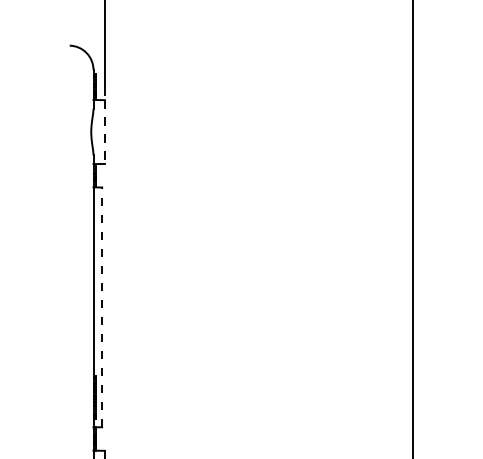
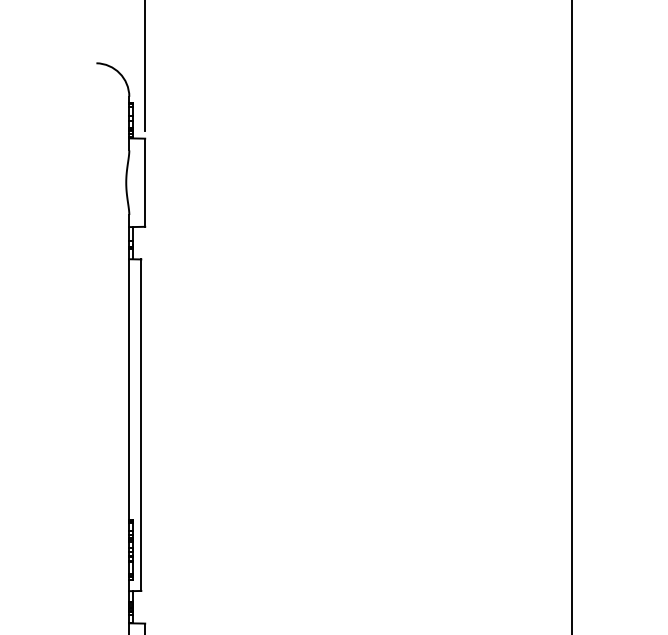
line: (105, 132) -> (145, 183), dashed -> solid
line: (102, 307) -> (141, 425), dashed -> solid

